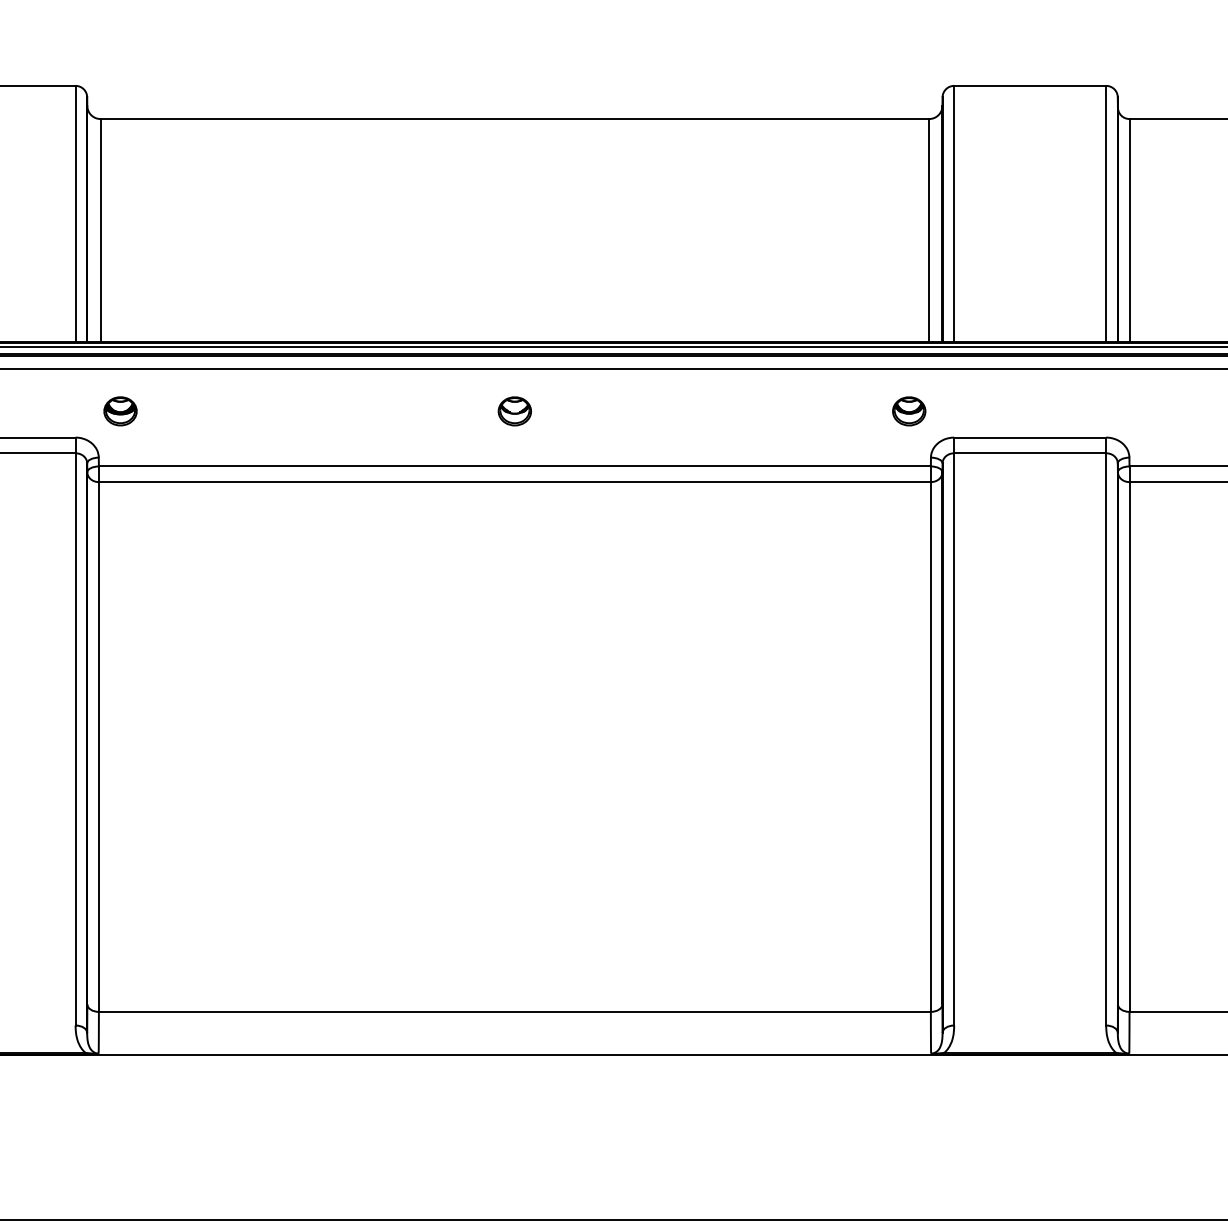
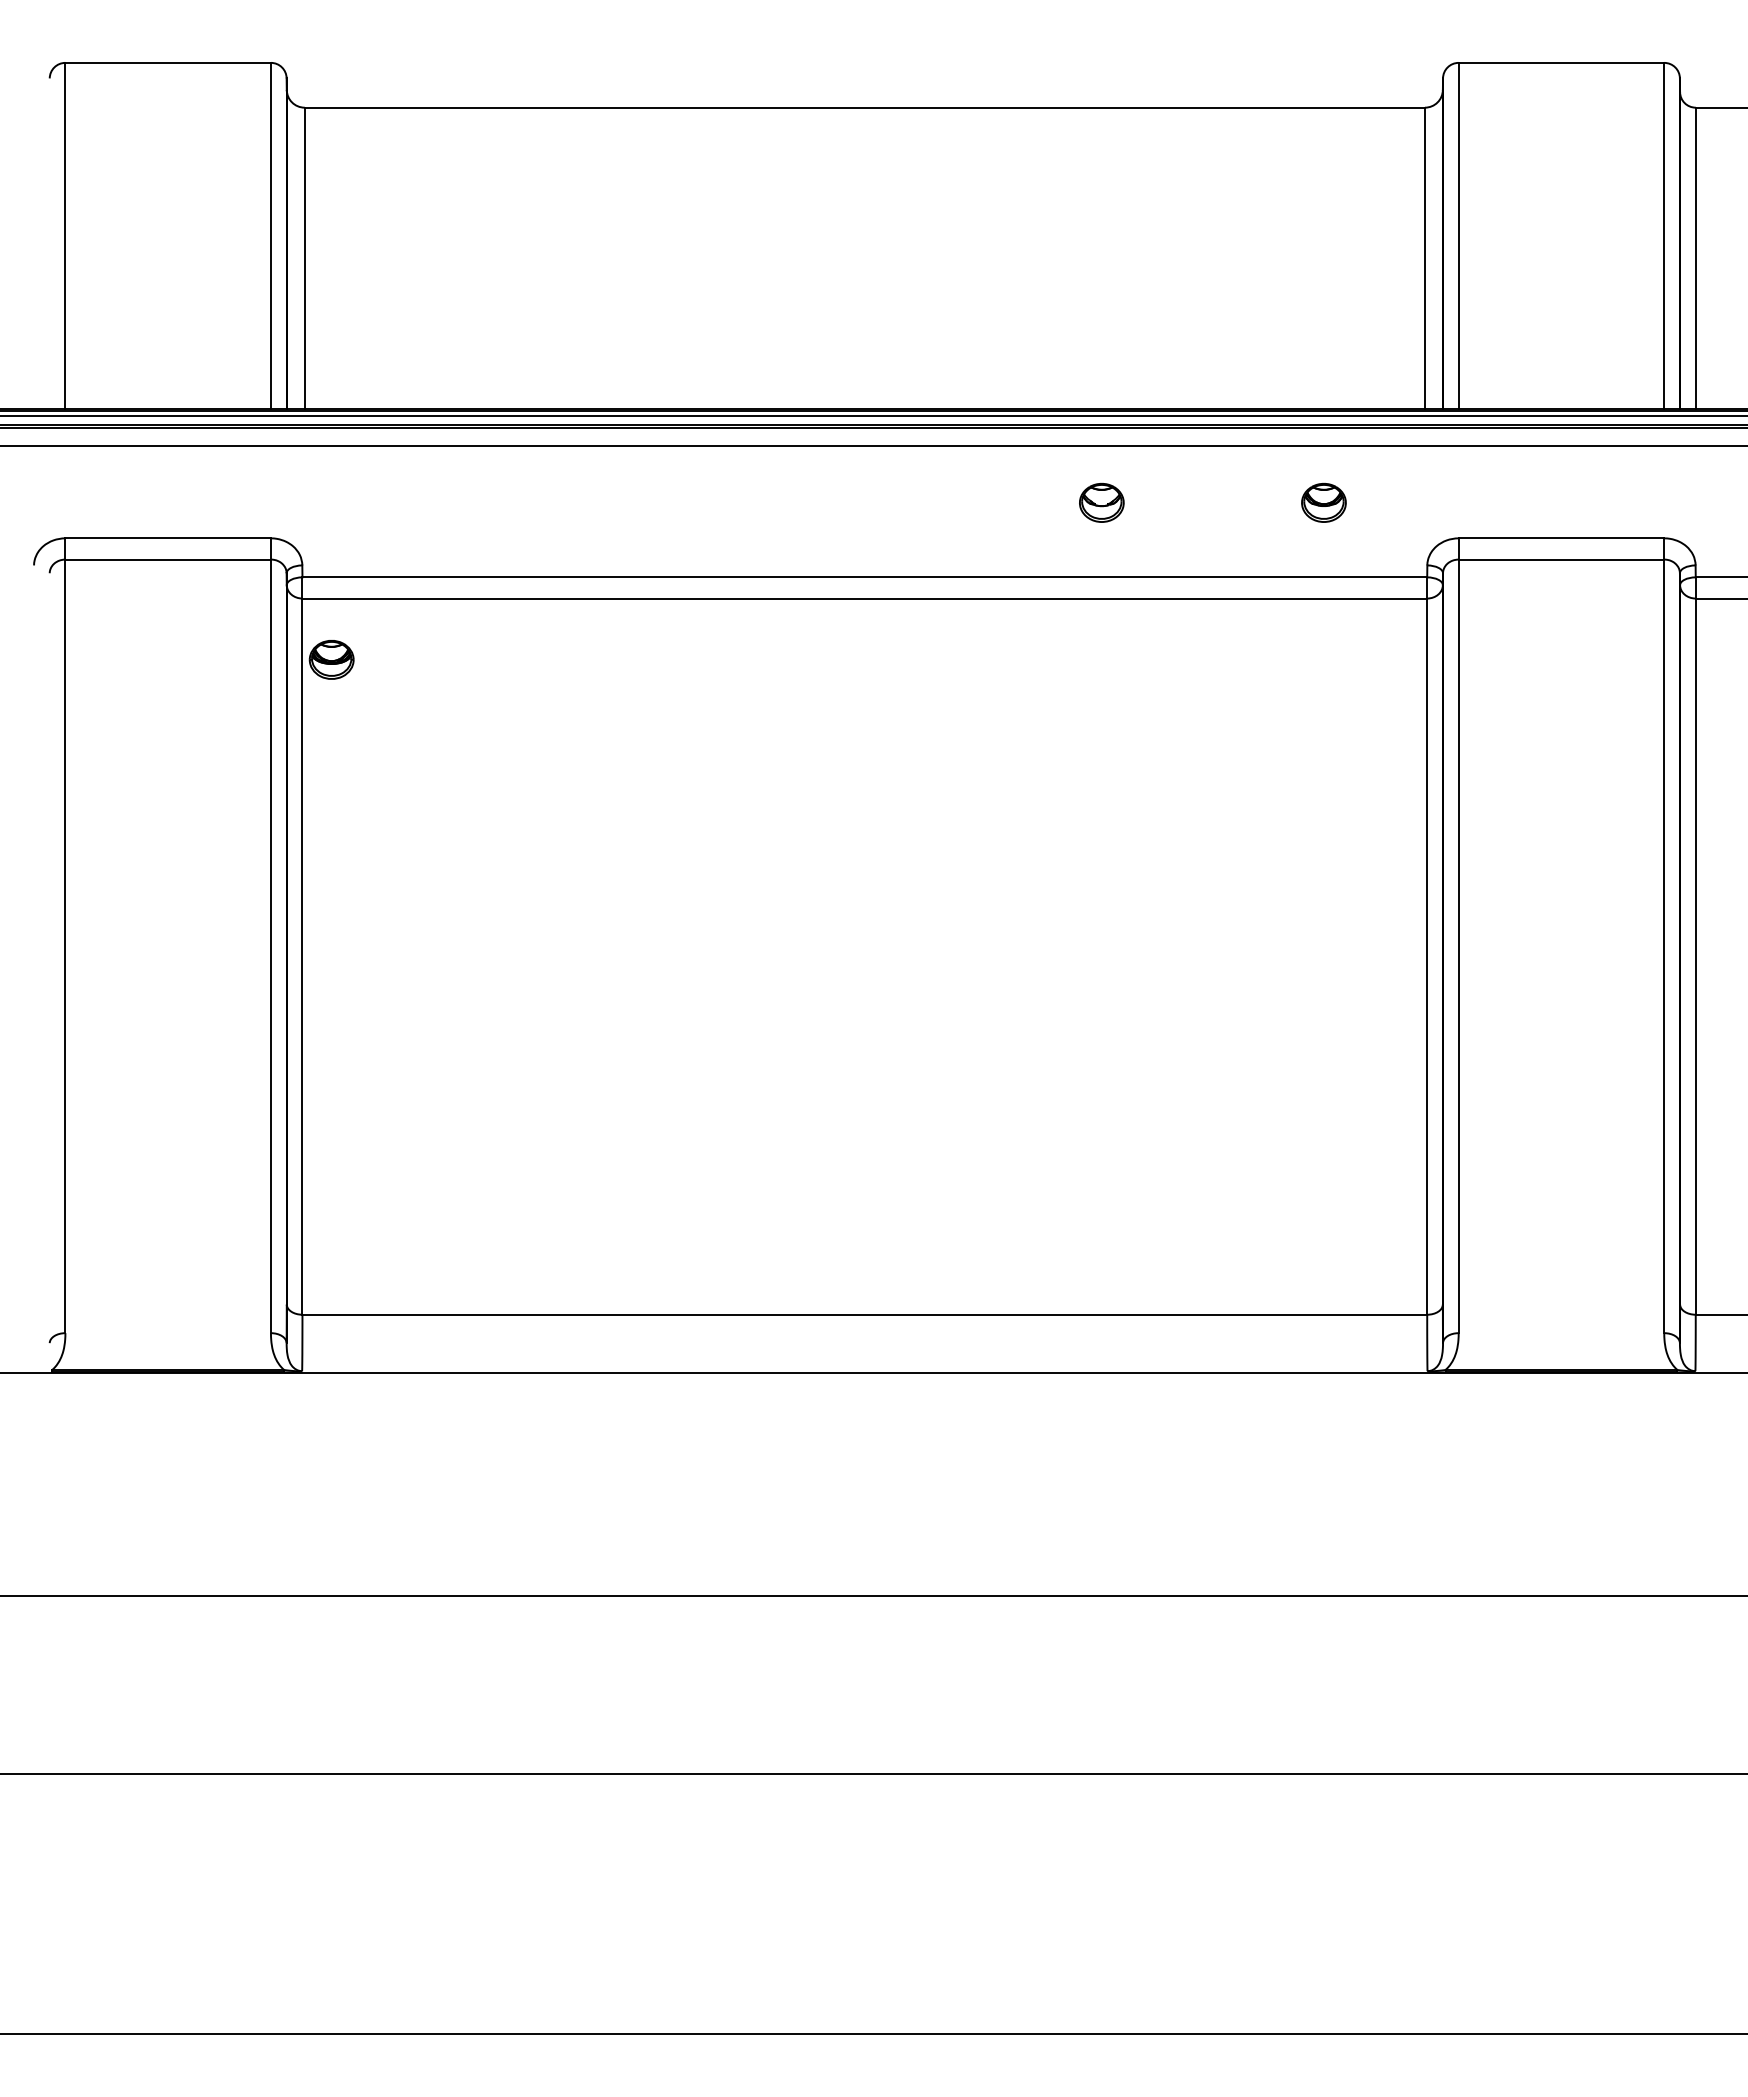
part: (120, 411) -> (331, 659), moved
part: (514, 411) -> (1101, 502), moved
part: (908, 411) -> (1323, 502), moved

